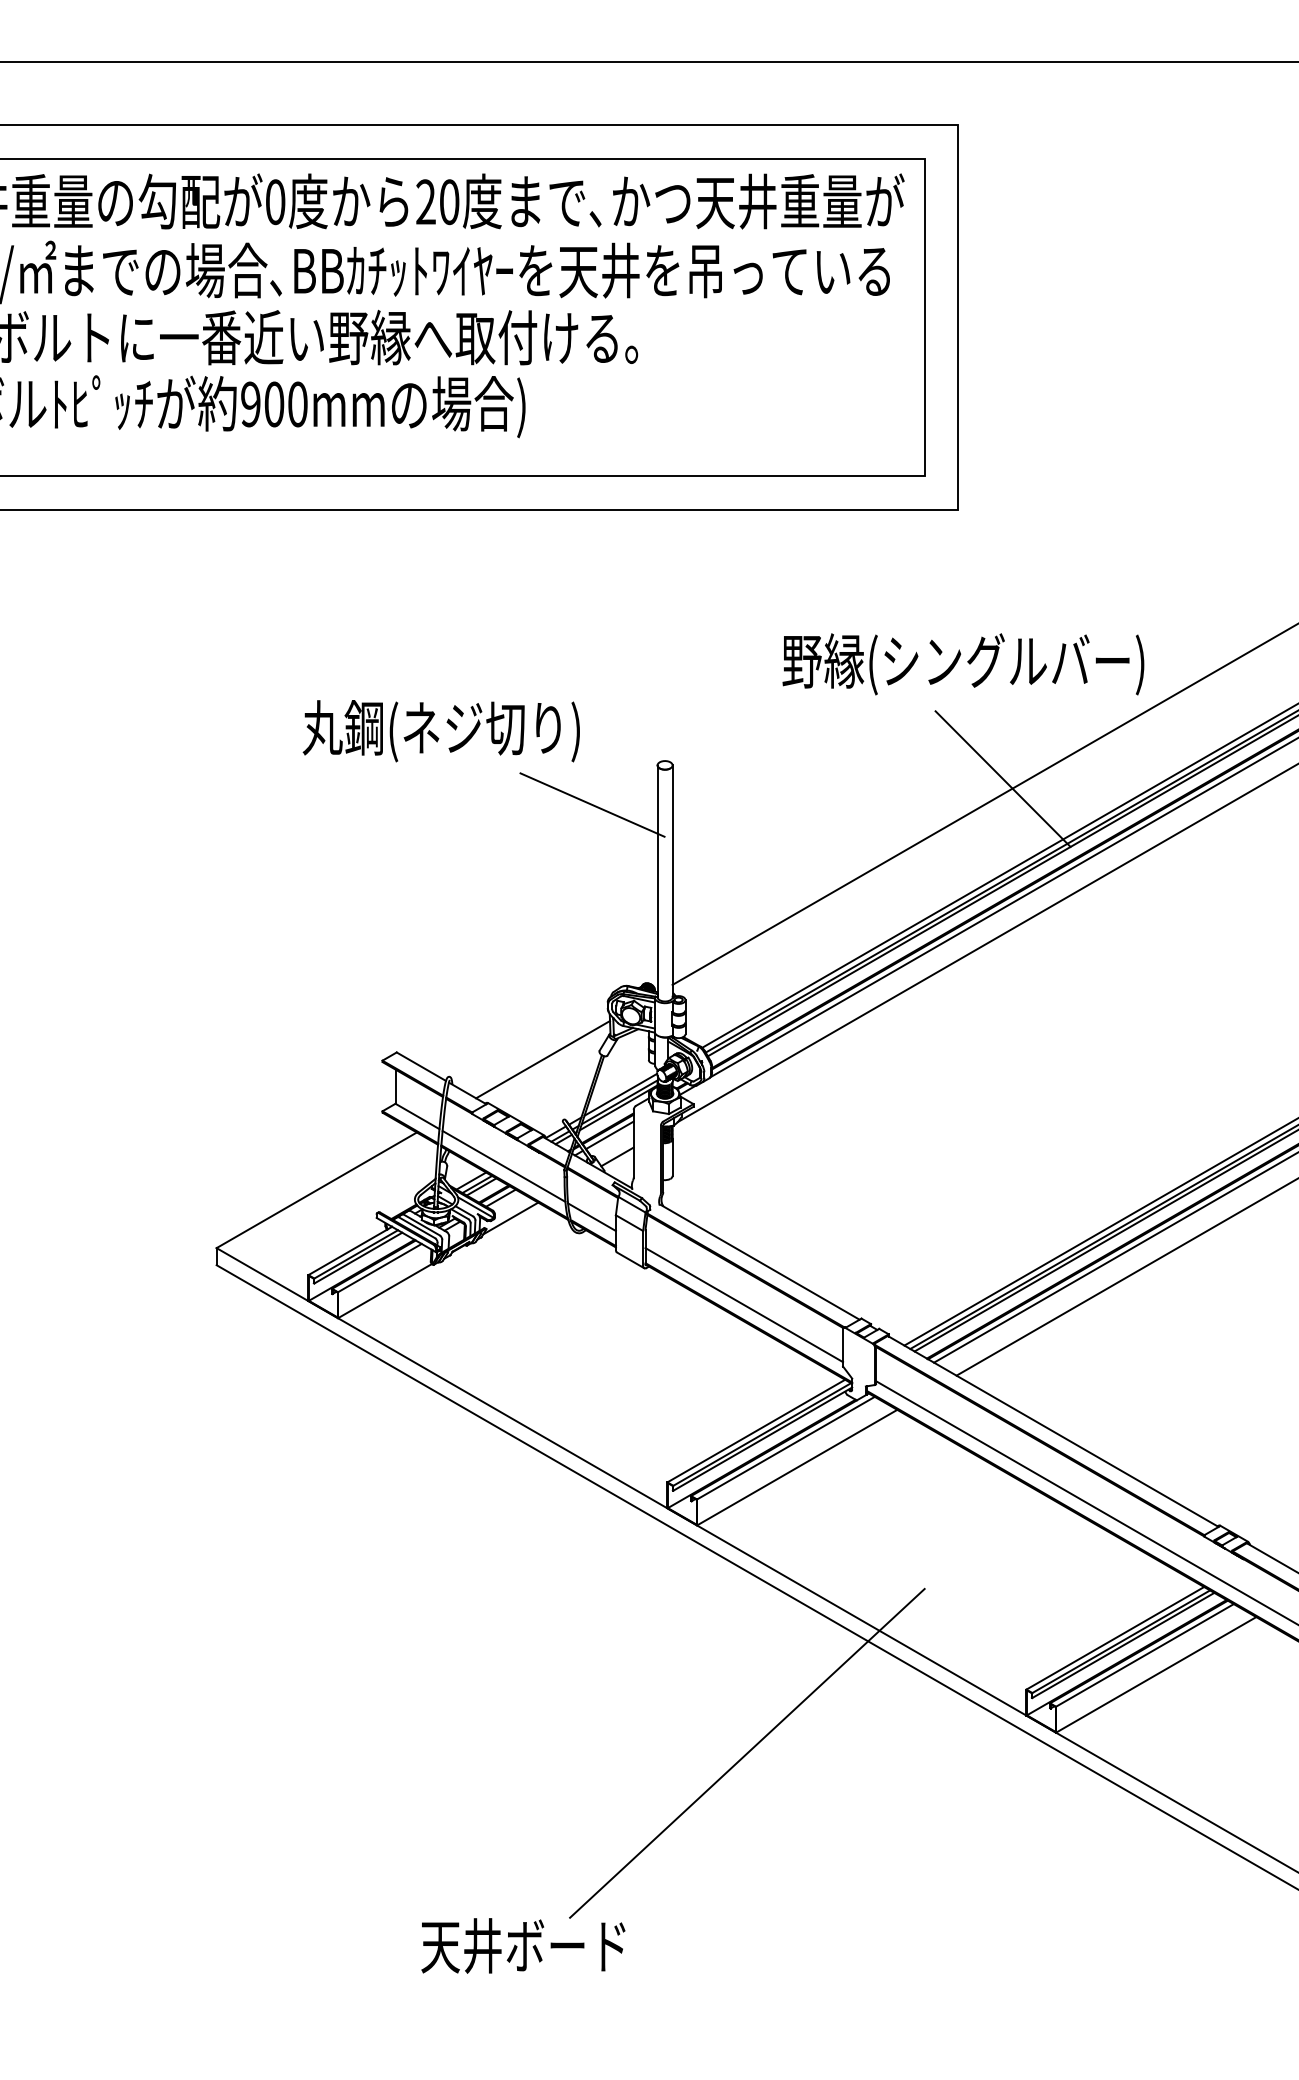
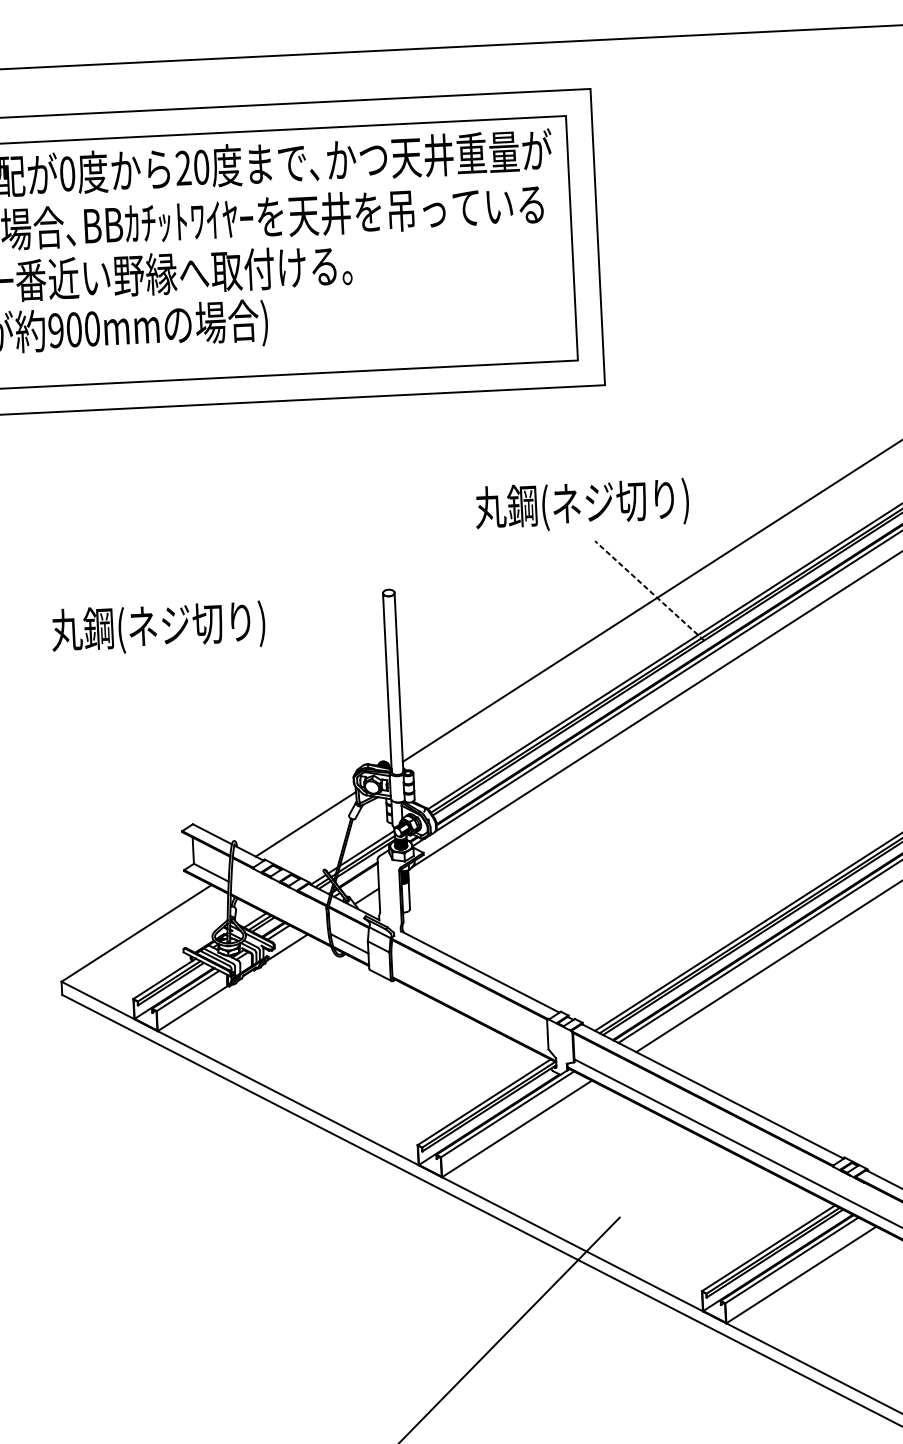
text: (963, 664) -> (614, 504), 野縁(シングルバー) -> 丸鋼(ネジ切り)
text: (440, 731) -> (157, 628), moved
line: (1003, 779) -> (649, 591), solid -> dashed
line: (592, 804) -> (334, 625), removed
line: (609, 1135) -> (359, 880), removed
line: (503, 1165) -> (279, 907), removed
line: (744, 1305) -> (470, 1006), removed

